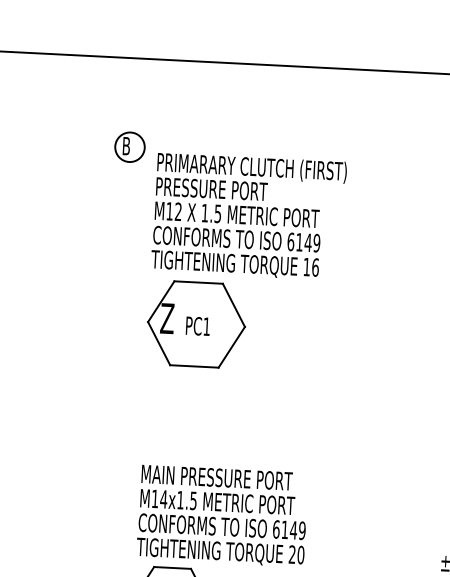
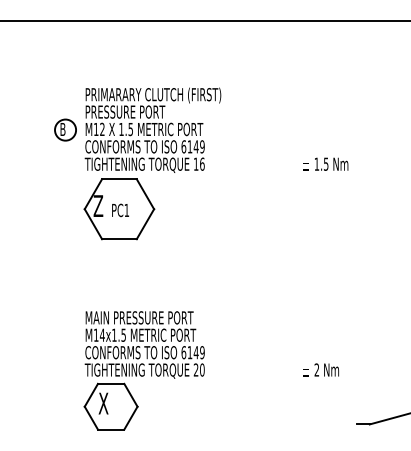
part: (129, 146) -> (65, 129), moved

